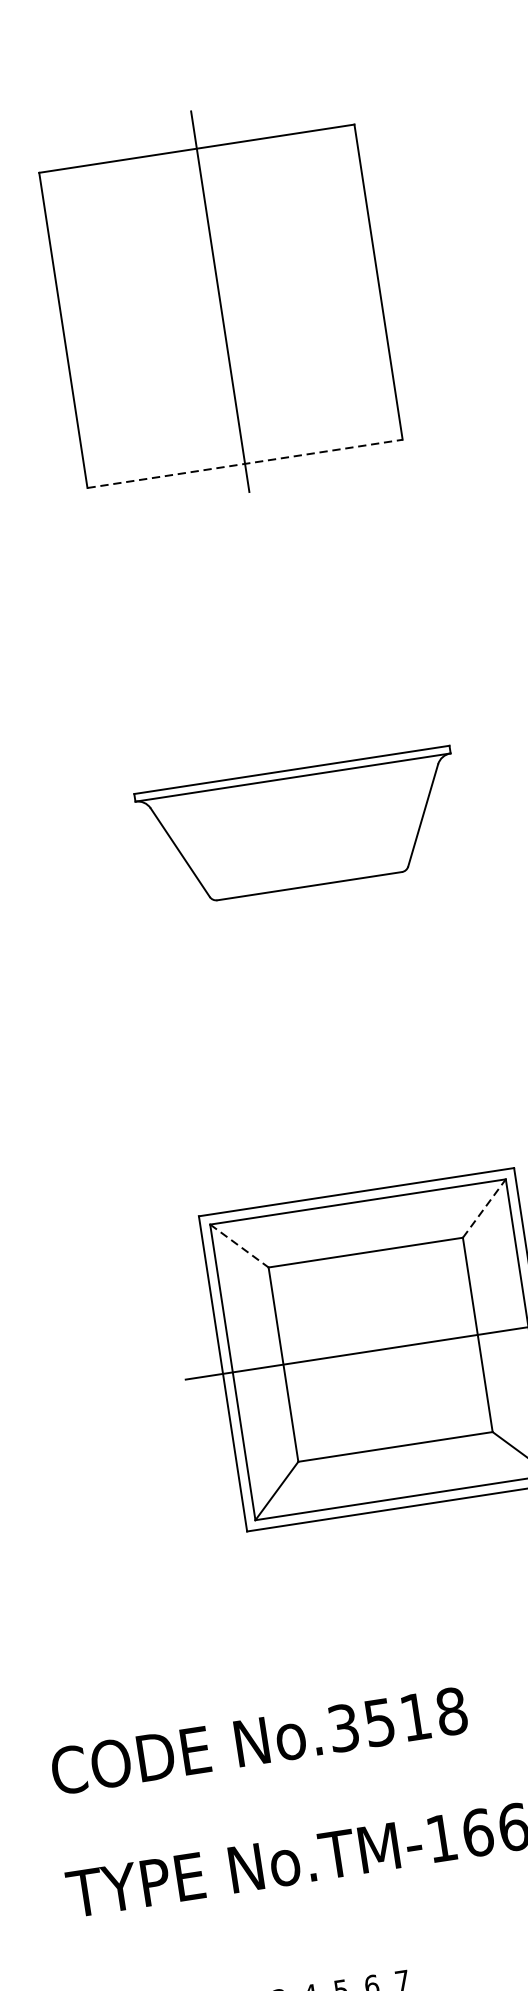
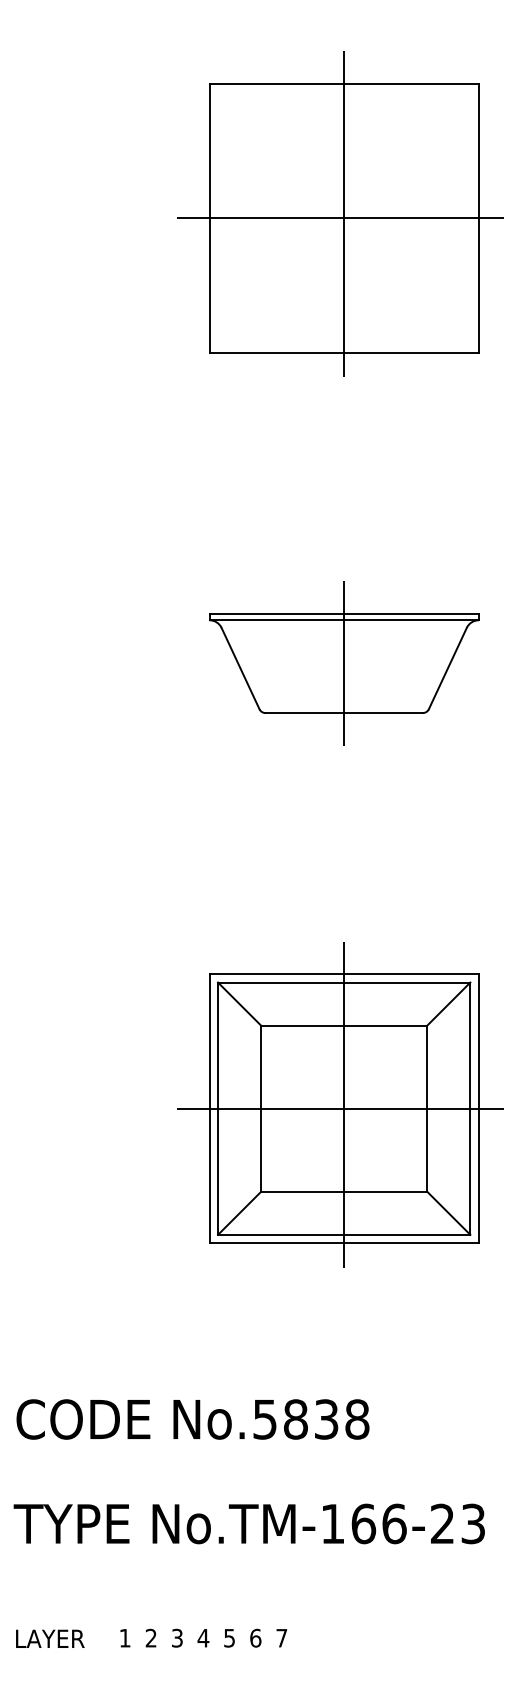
line: (221, 306) -> (344, 218), added
line: (245, 463) -> (344, 352), dashed -> solid
line: (301, 828) -> (344, 663), added
line: (484, 1208) -> (448, 1004), dashed -> solid
line: (239, 1246) -> (239, 1004), dashed -> solid
line: (380, 1349) -> (344, 1108), added
text: (380, 1722) -> (296, 1419), No.3518 -> No.5838

